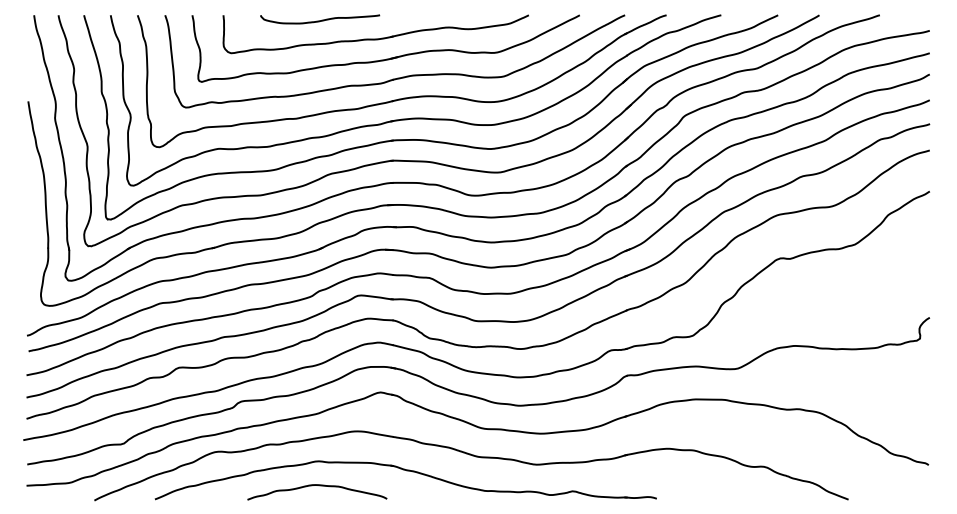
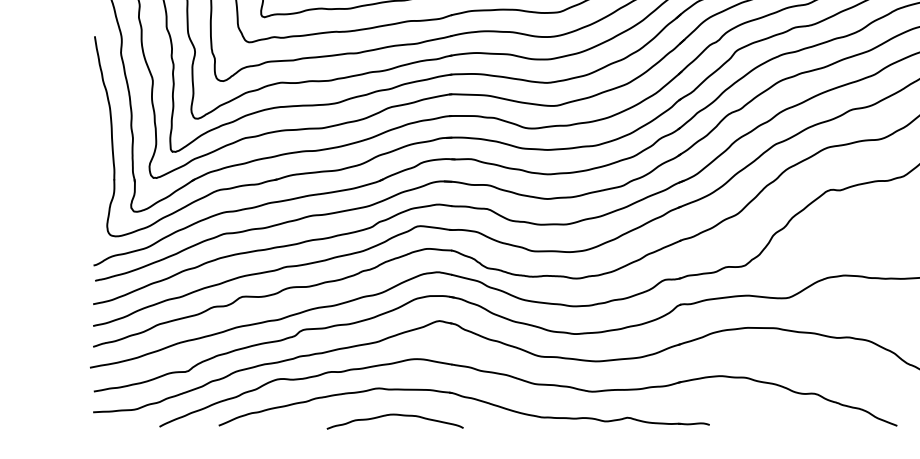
curve: (319, 486) -> (397, 415), moved

